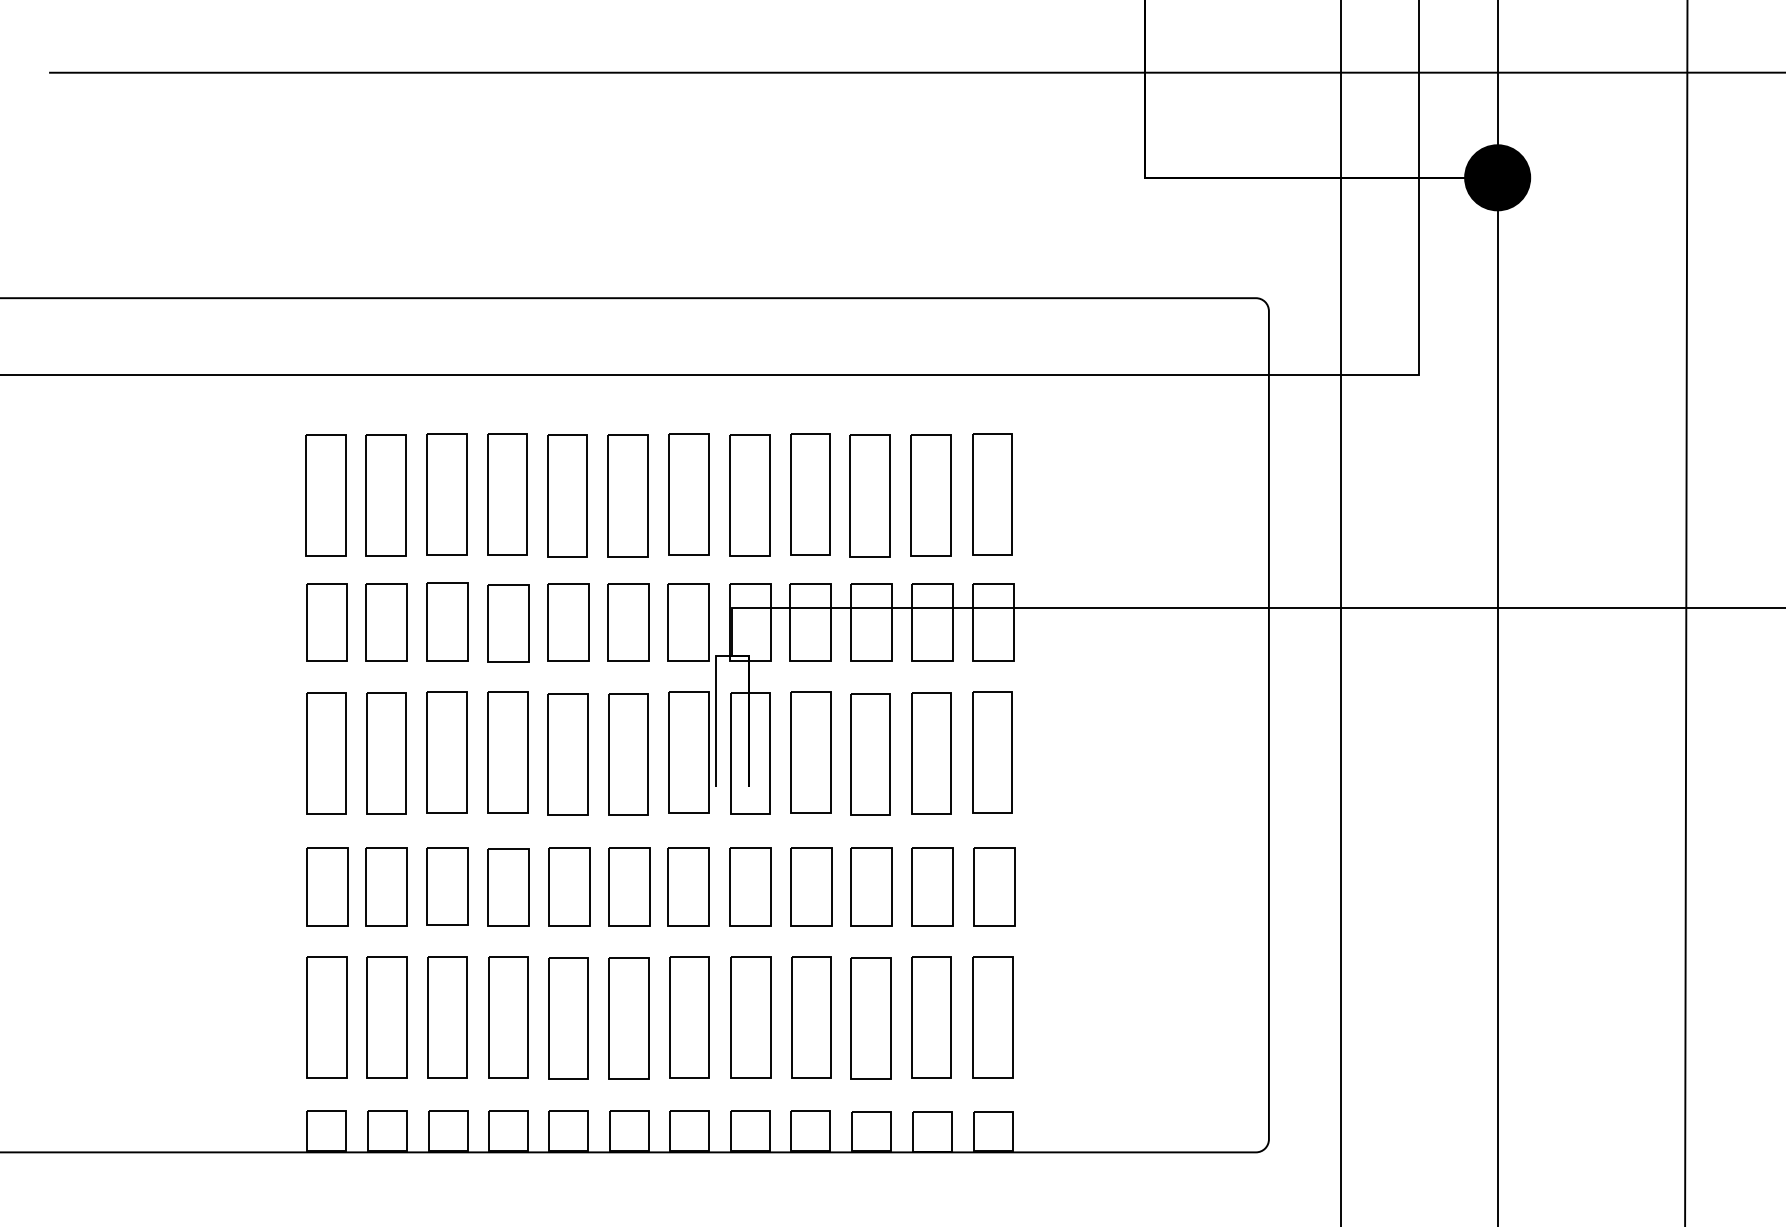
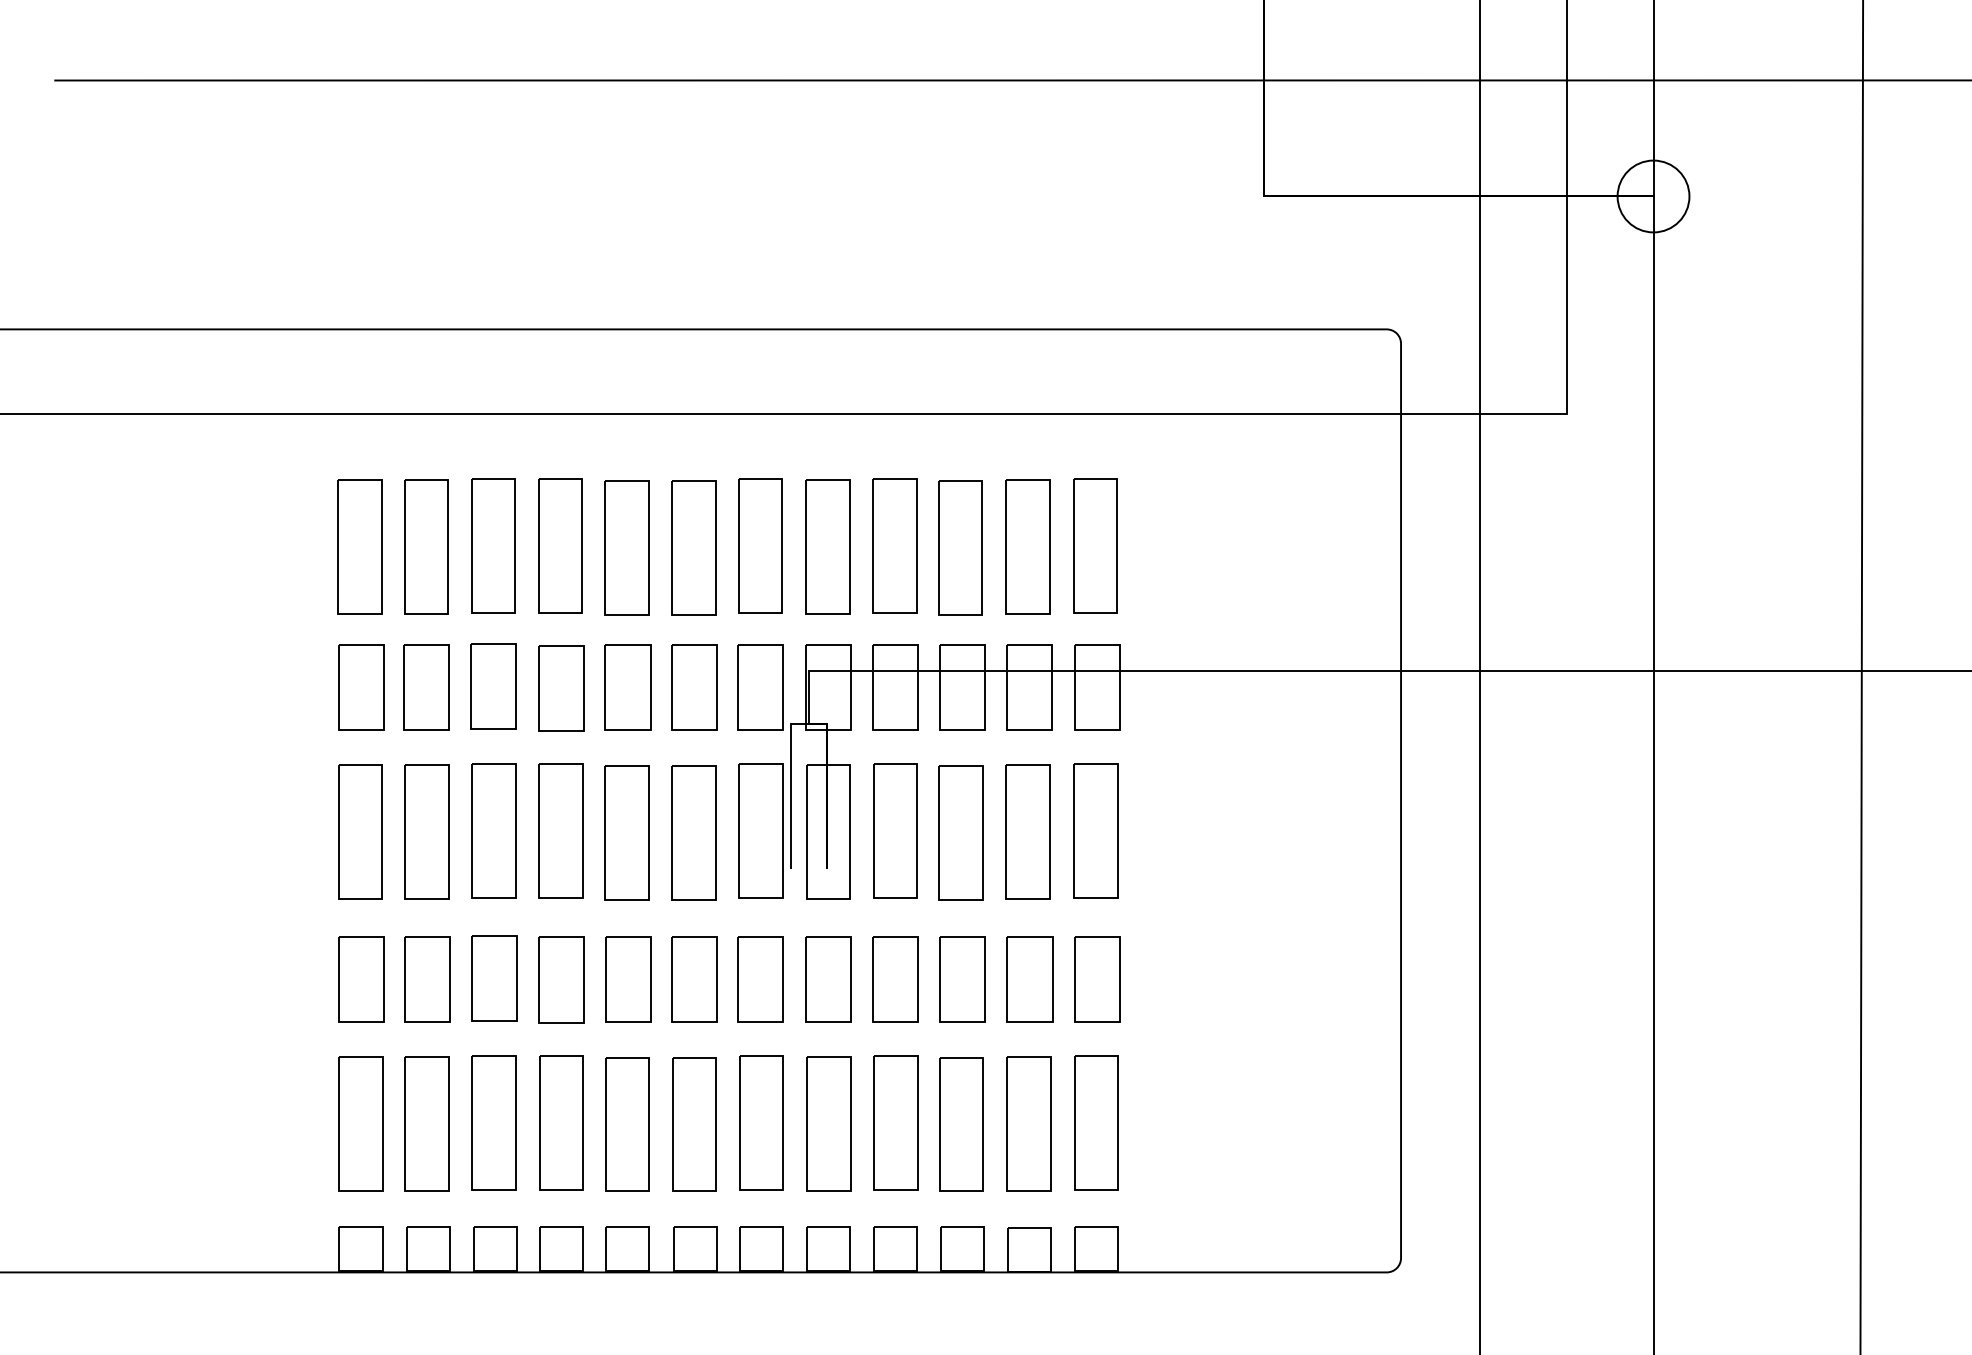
fill: (1497, 177) -> (1653, 196), removed

